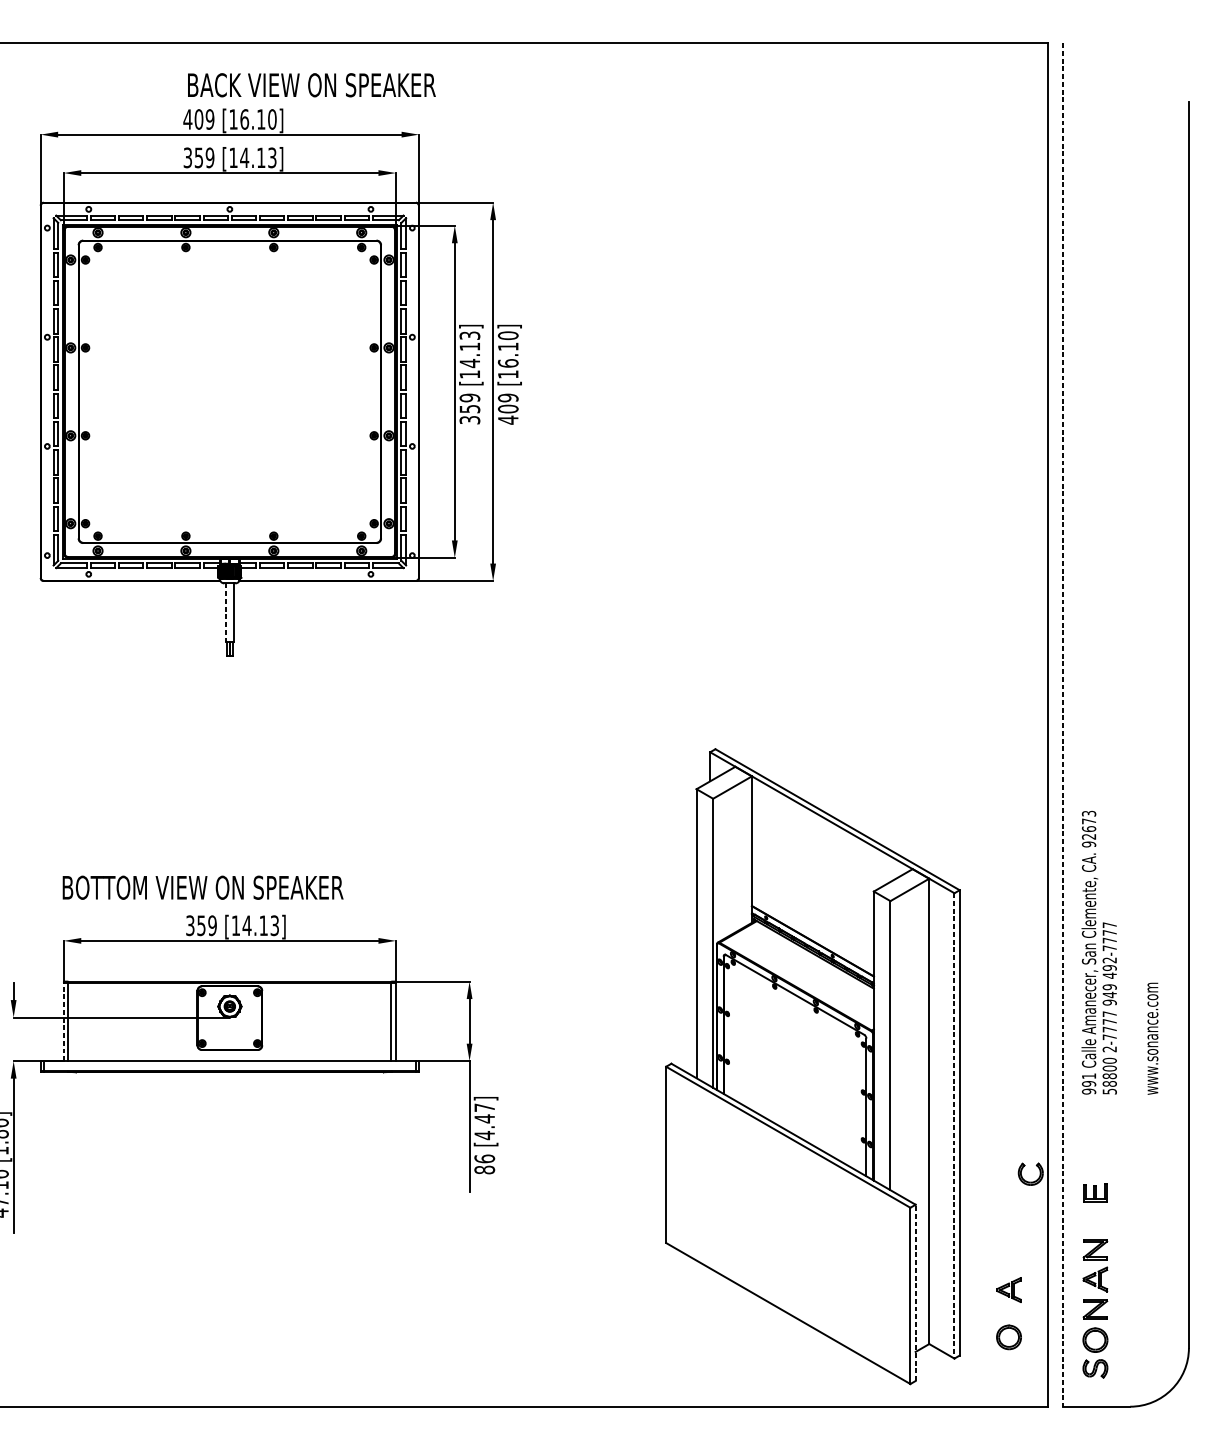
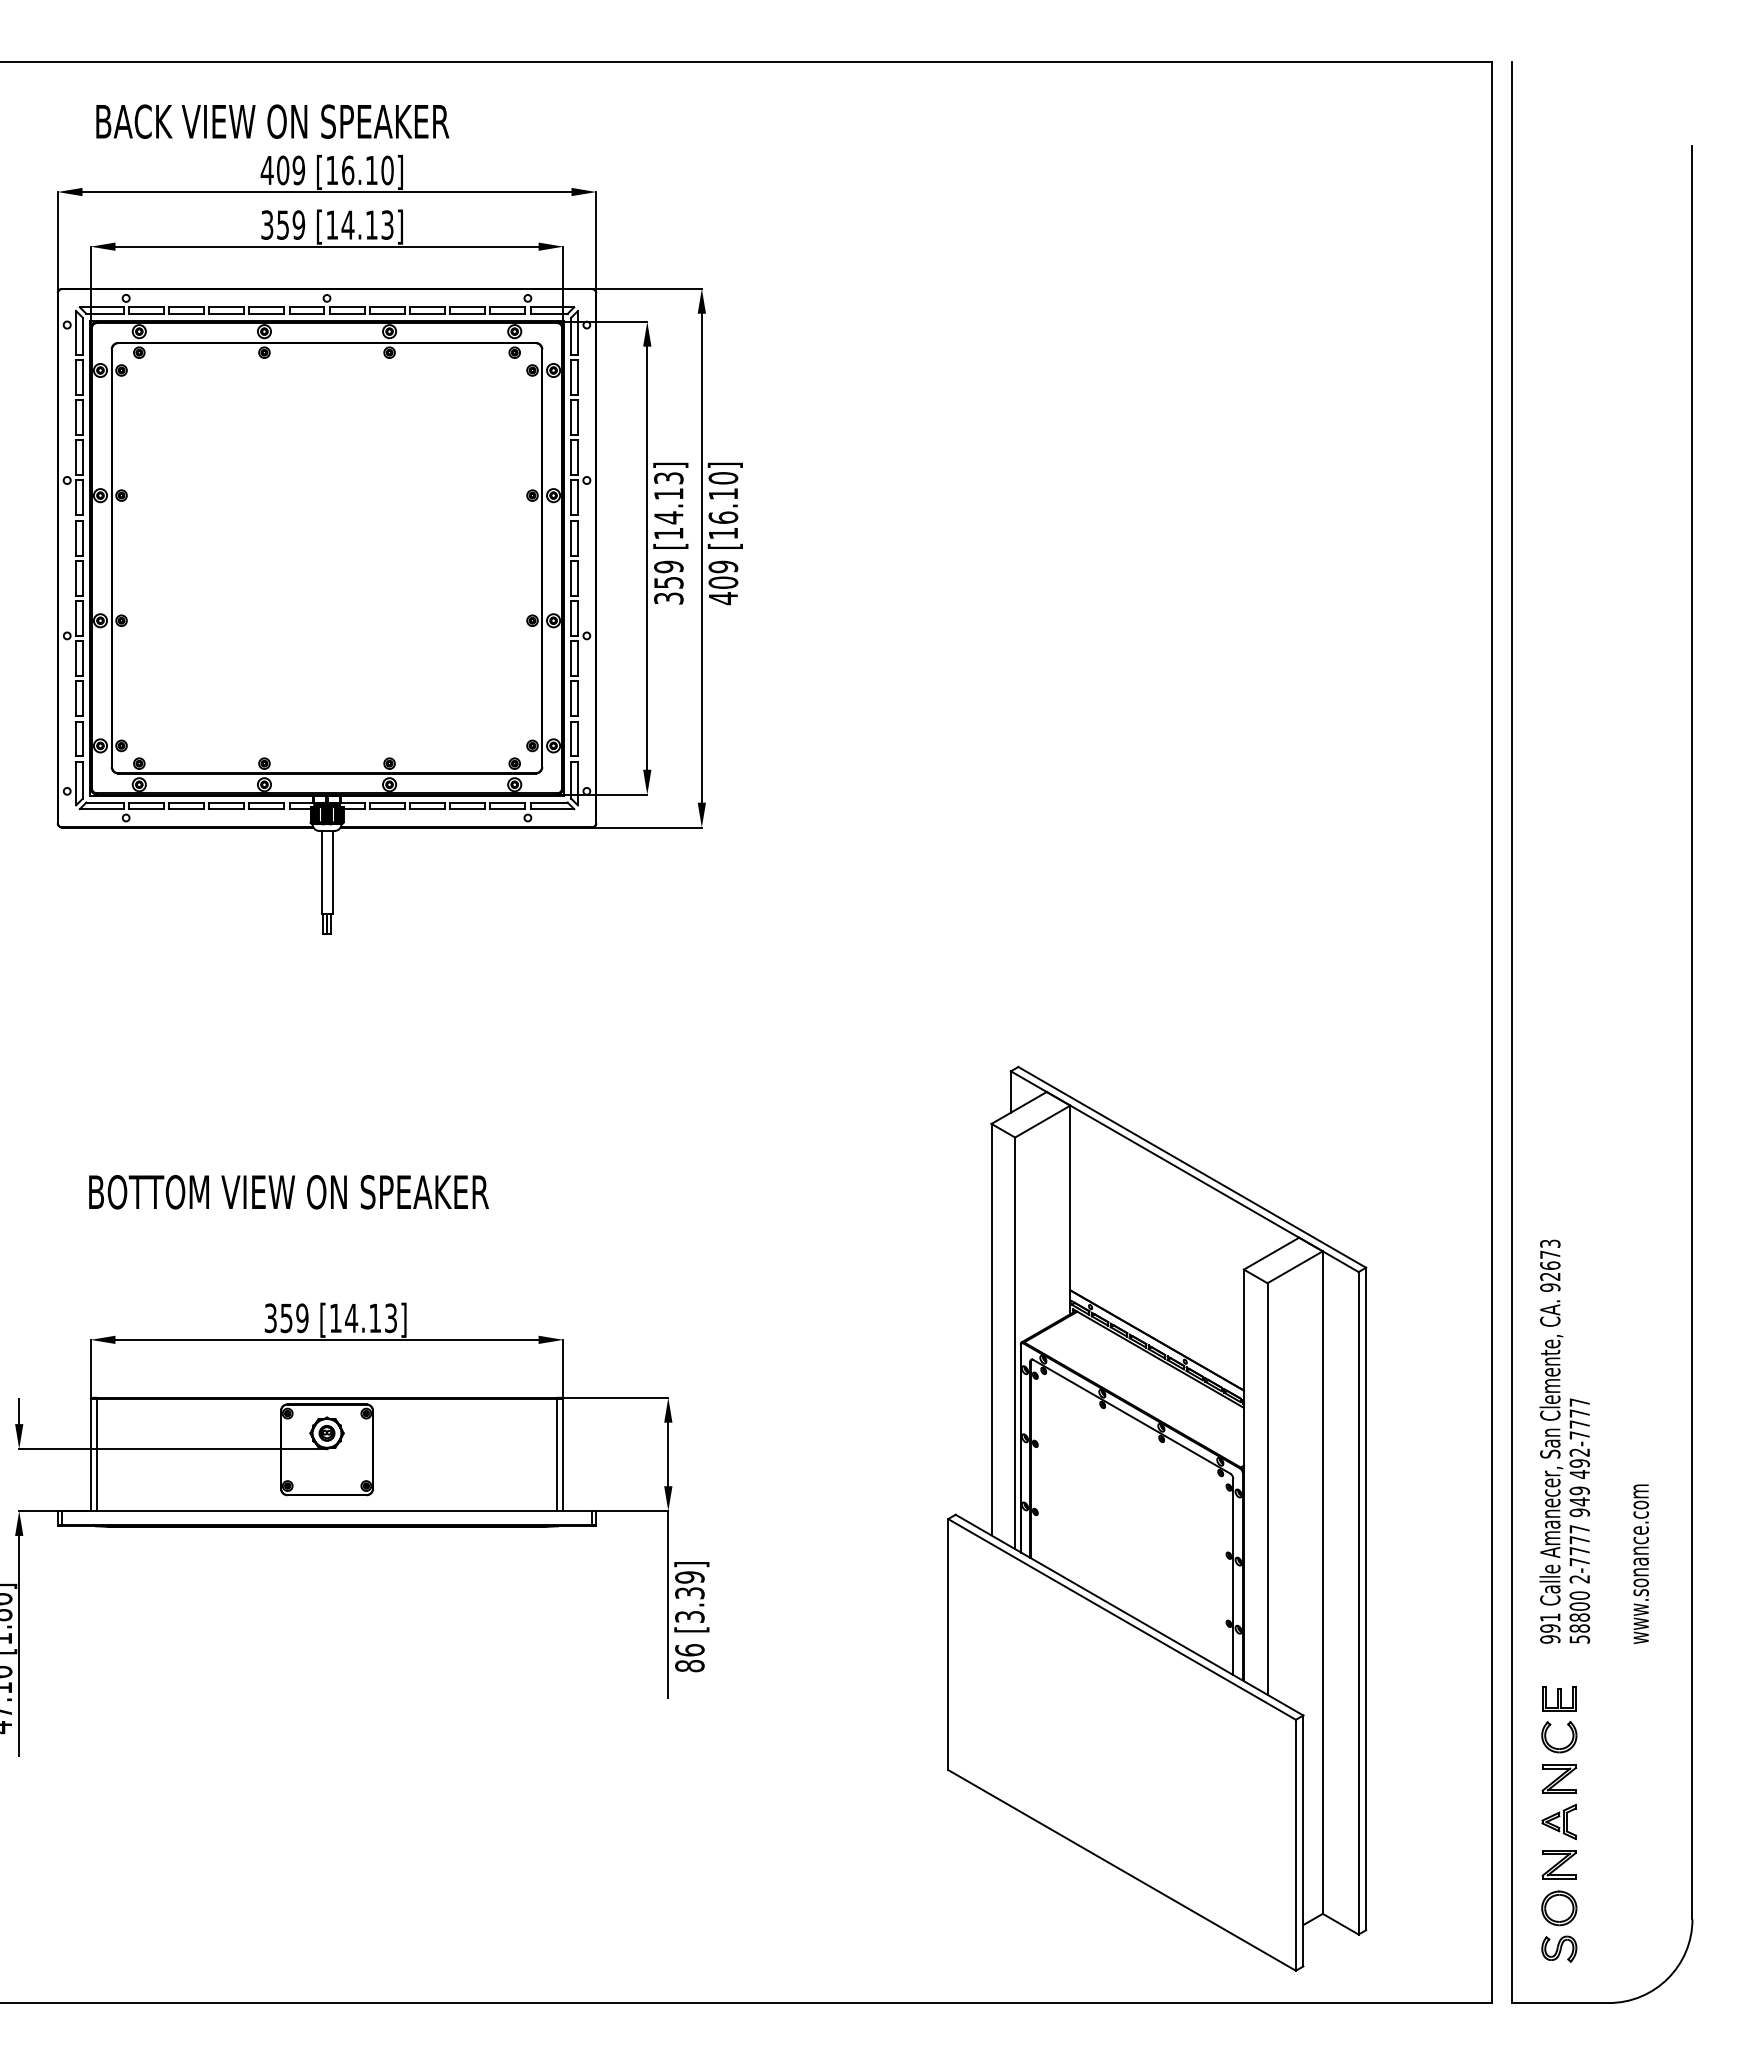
text: (311, 85) -> (272, 121), moved
line: (225, 612) -> (321, 872), dashed -> solid
line: (1062, 725) -> (1512, 1032), dashed -> solid
text: (202, 887) -> (288, 1192), moved
text: (1119, 952) -> (1593, 1441), moved
line: (63, 1022) -> (90, 1455), dashed -> solid
text: (484, 1121) -> (689, 1597), [4.47] -> [3.39]
line: (954, 1126) -> (1358, 1603), dashed -> solid
part: (1028, 1181) -> (1556, 1747), moved
part: (1008, 1289) -> (1435, 1836), removed
line: (915, 1292) -> (1303, 1840), dashed -> solid
part: (1009, 1337) -> (1436, 1904), removed

